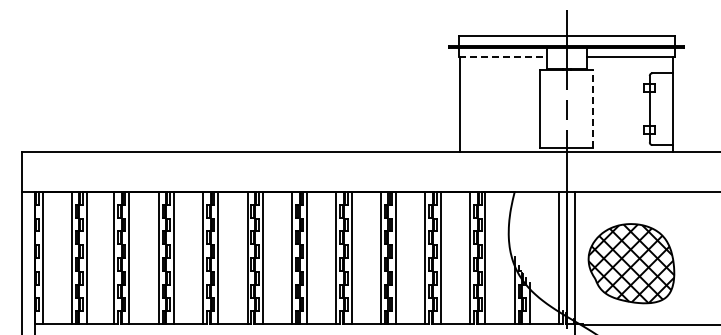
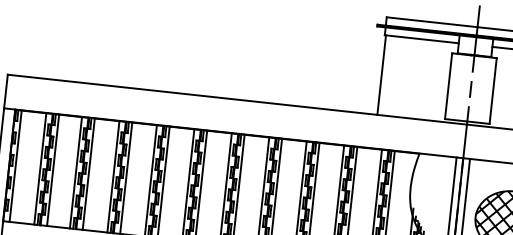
line: (502, 57) -> (421, 39), dashed -> solid
line: (593, 108) -> (493, 90), dashed -> solid

